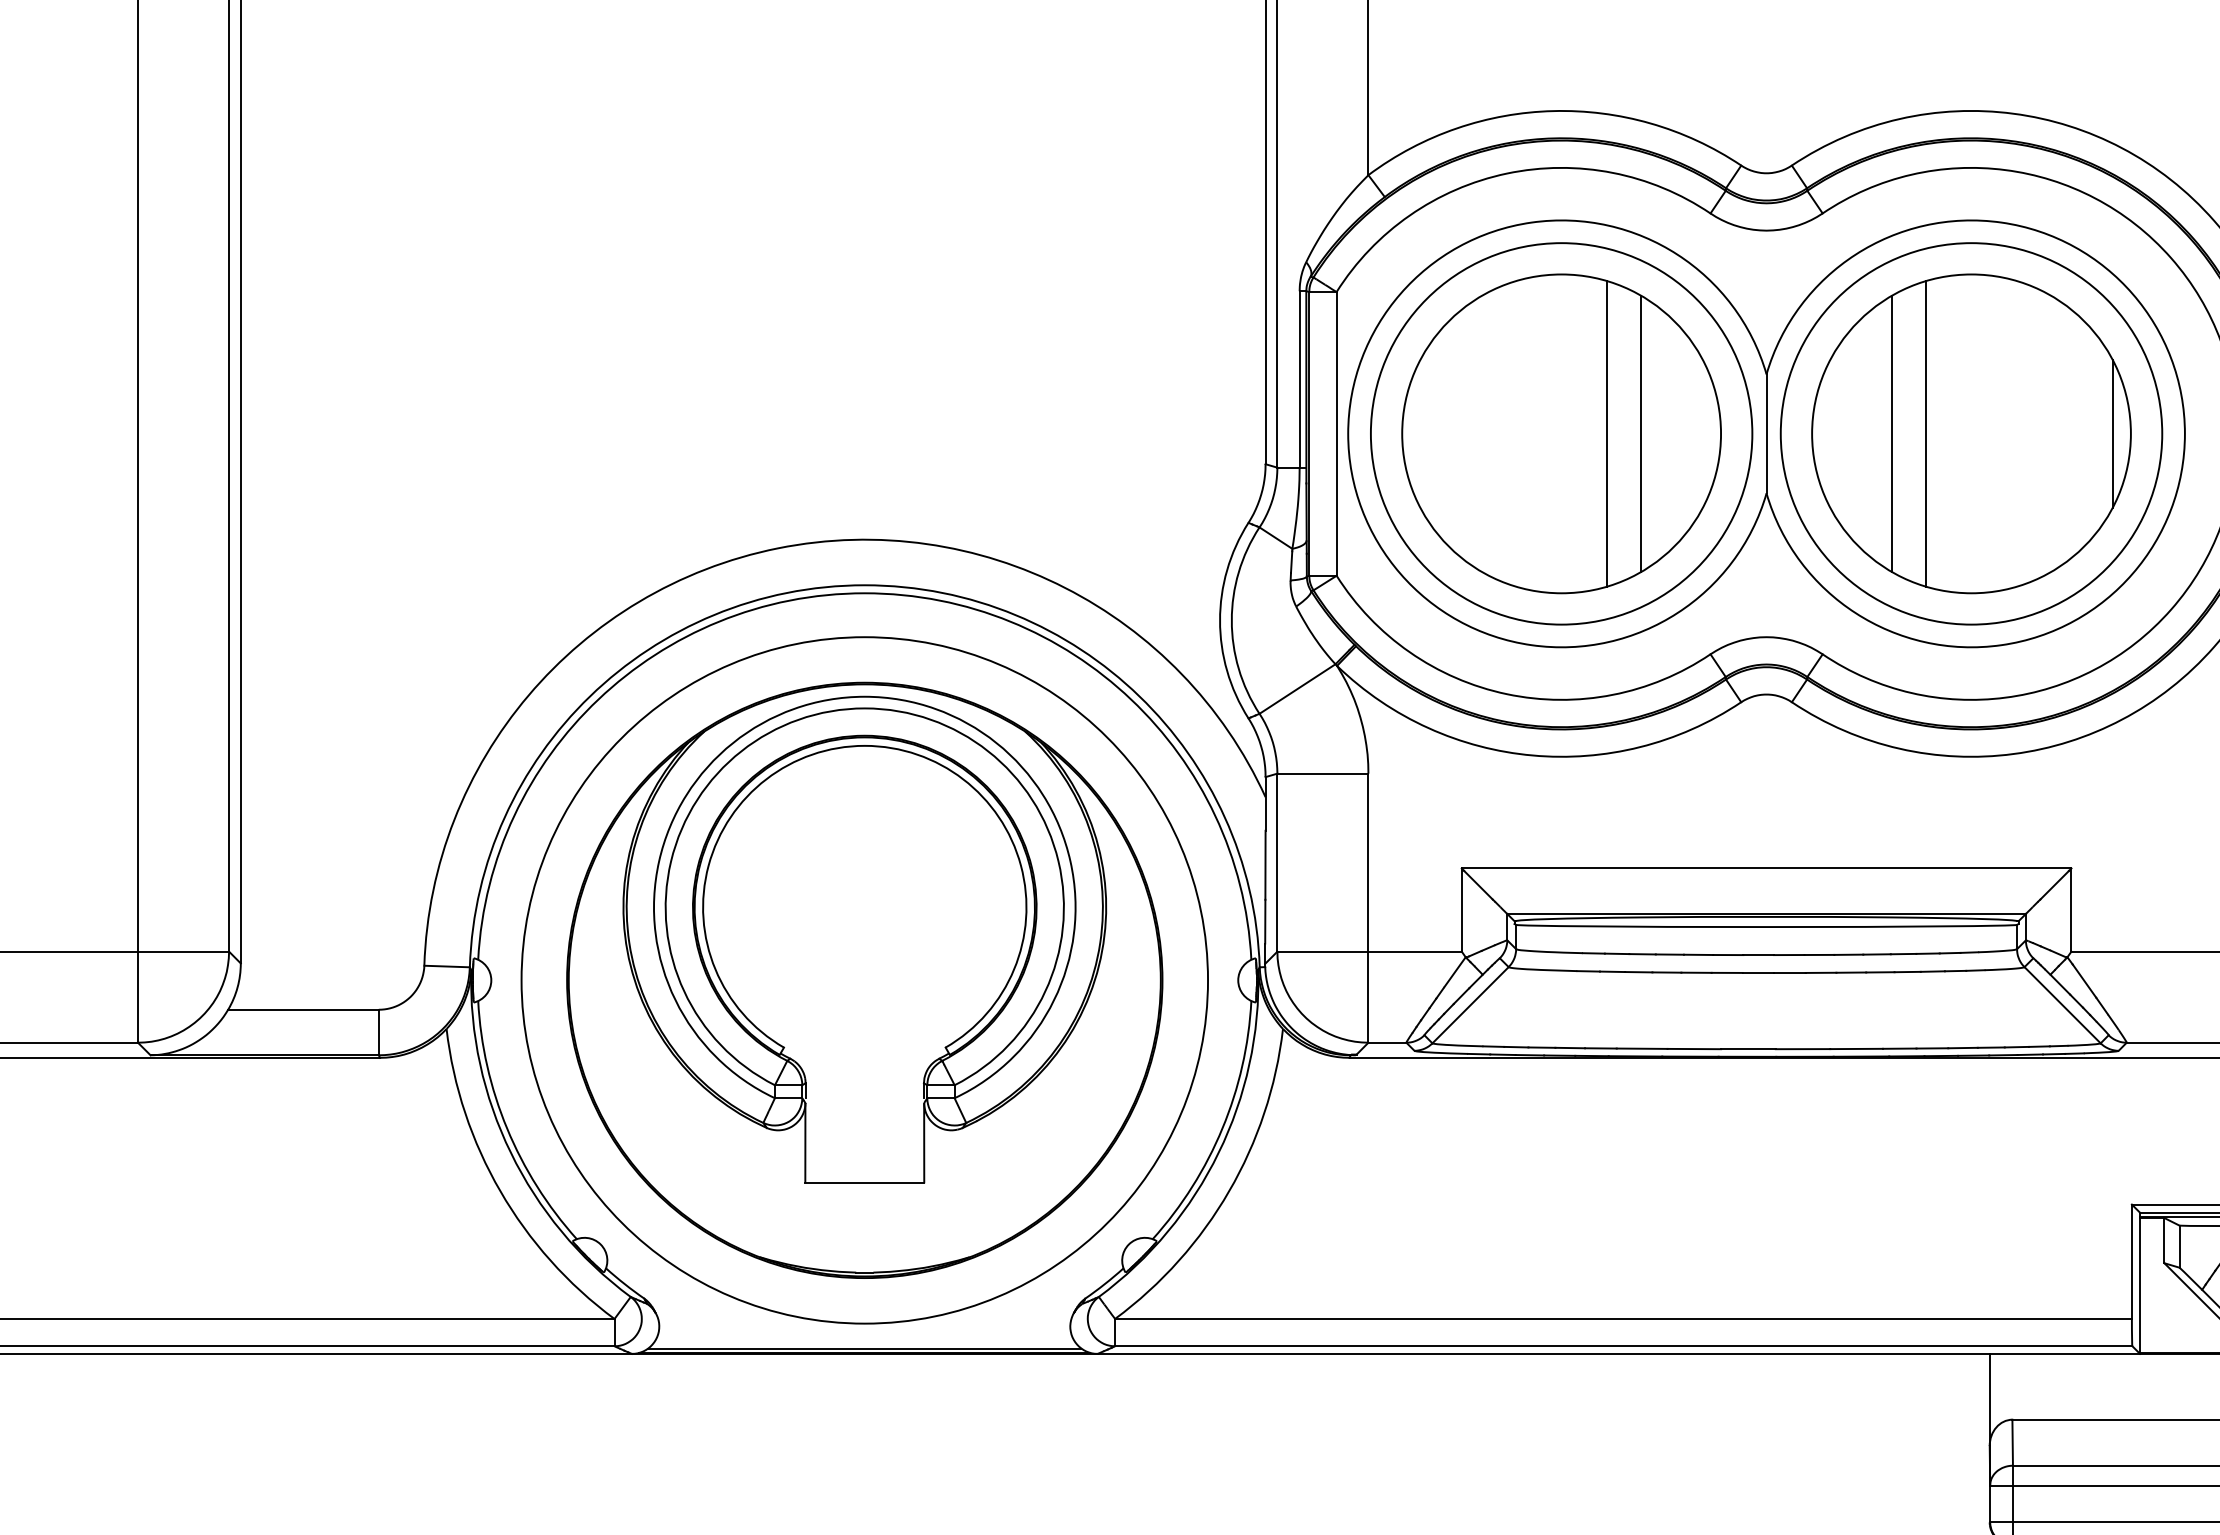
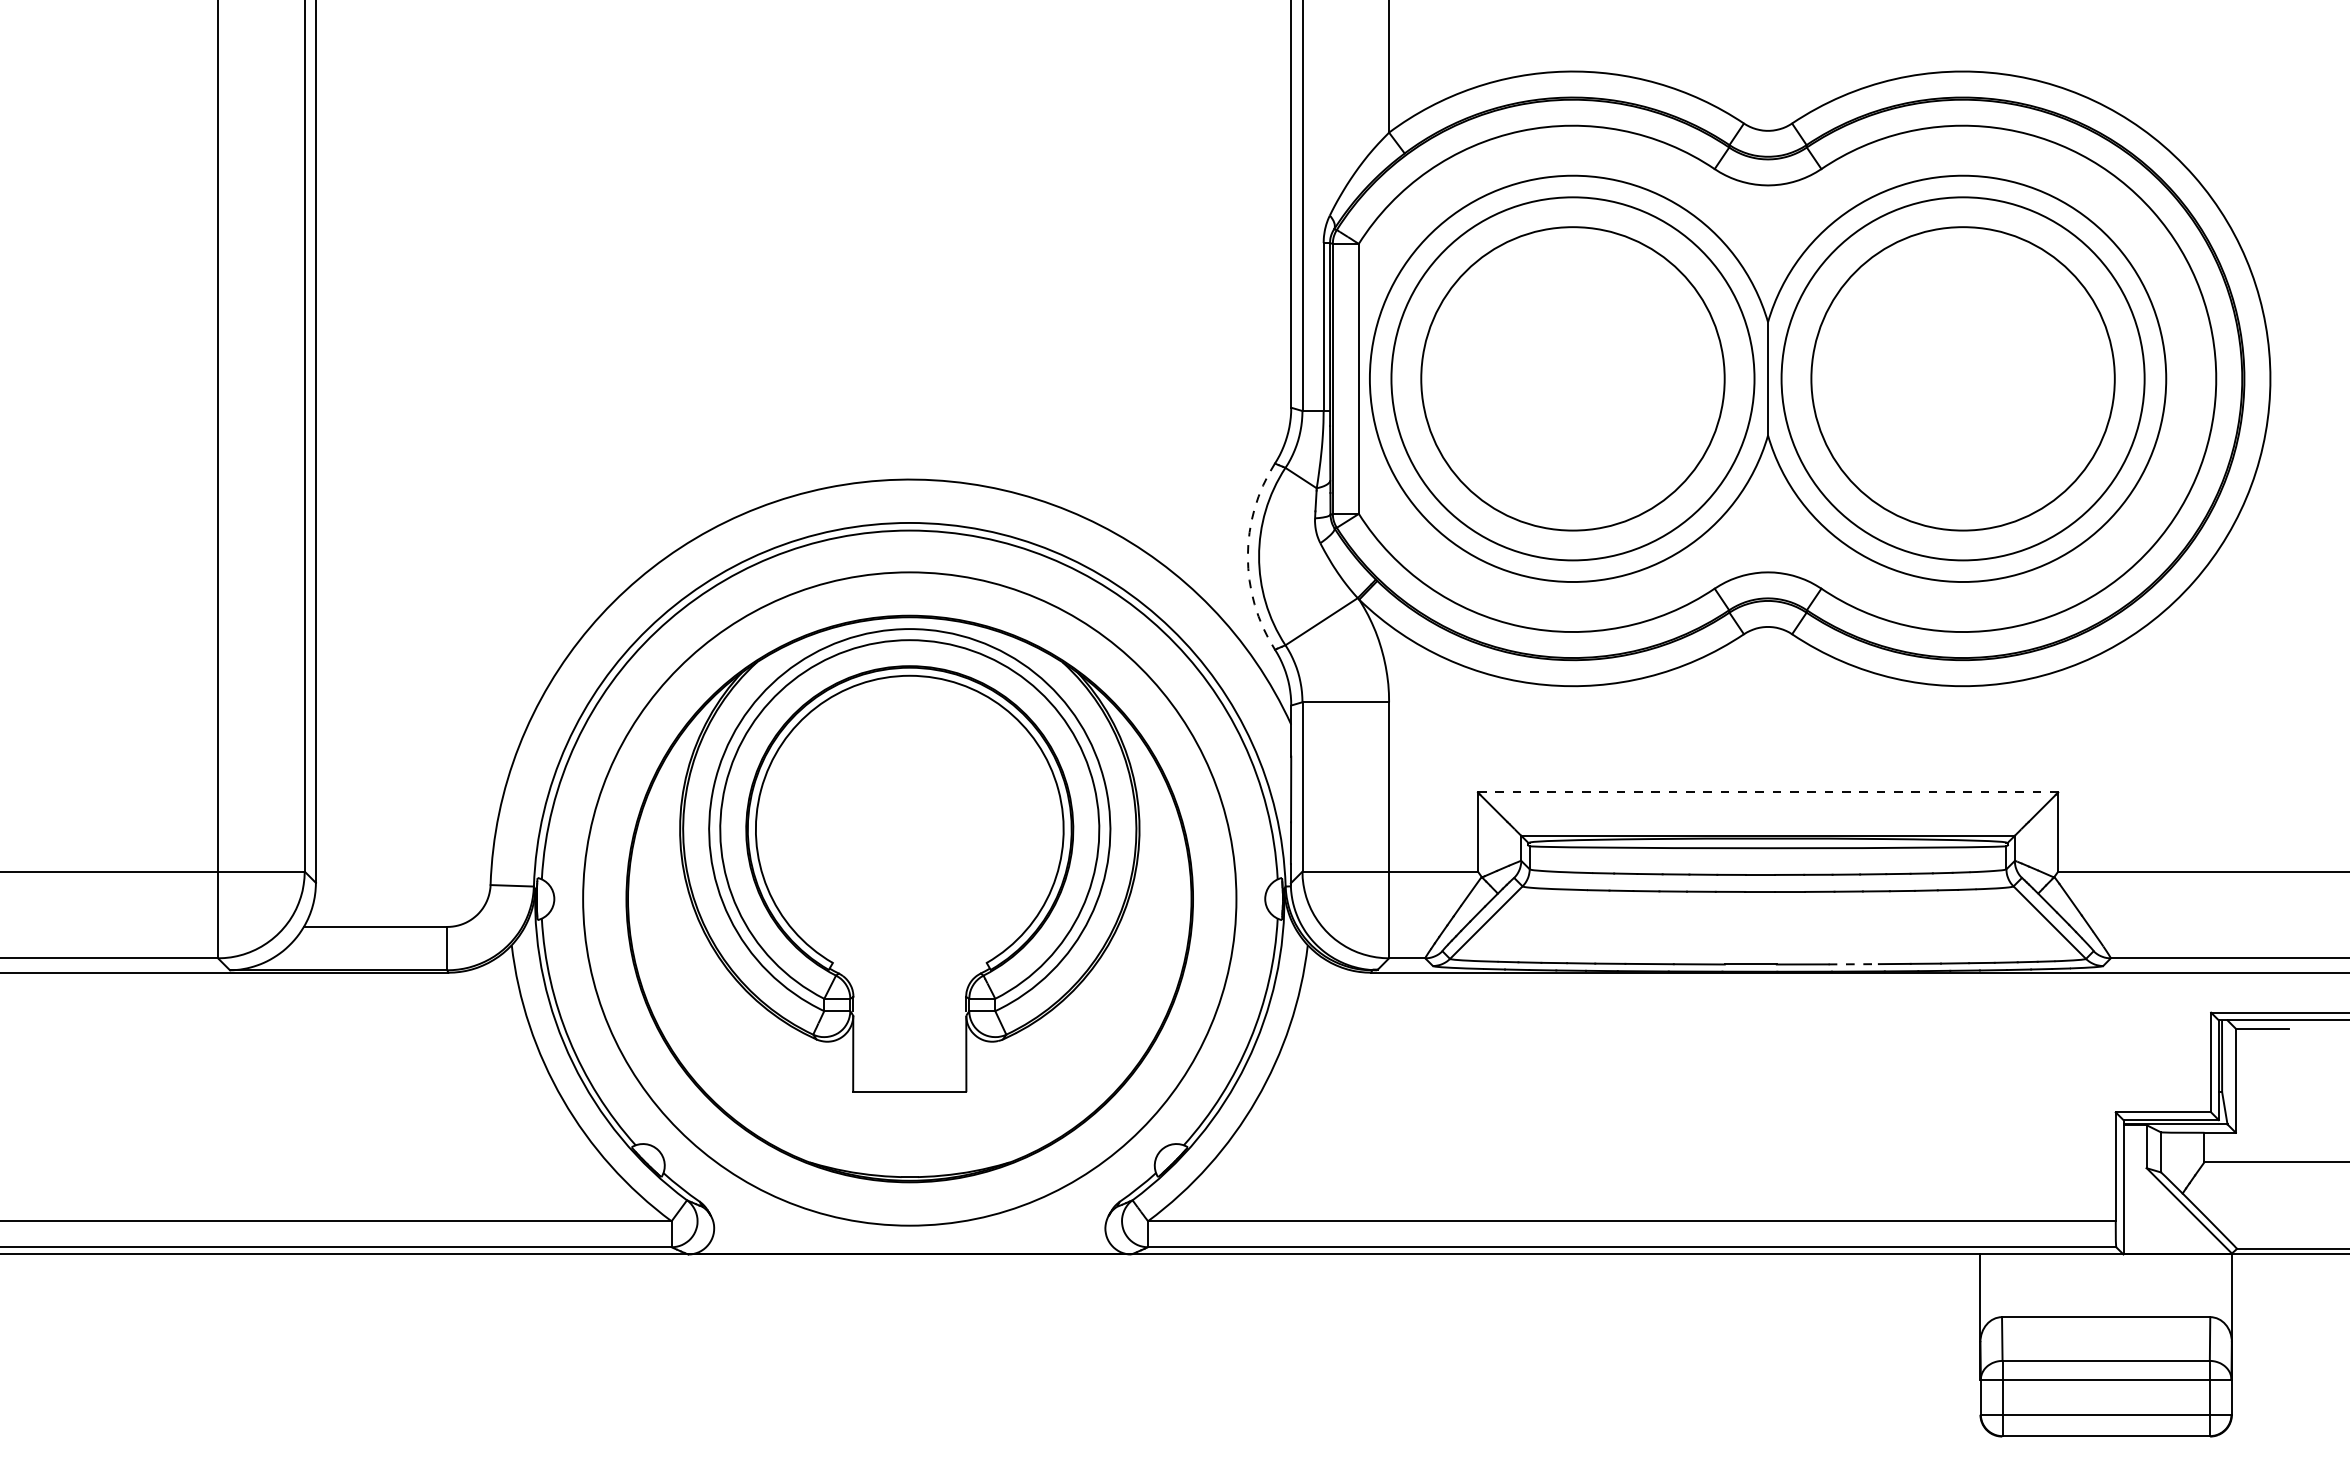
line: (1607, 433) -> (1616, 378), removed
line: (1640, 433) -> (1648, 378), removed
line: (1892, 433) -> (1887, 378), removed
line: (1925, 433) -> (1919, 378), removed
line: (2112, 433) -> (2097, 378), removed
arc: (1219, 620) -> (1247, 556), solid -> dashed
line: (1767, 868) -> (1768, 792), solid -> dashed
line: (1857, 1049) -> (1854, 964), solid -> dashed
line: (864, 1348) -> (909, 1249), removed

